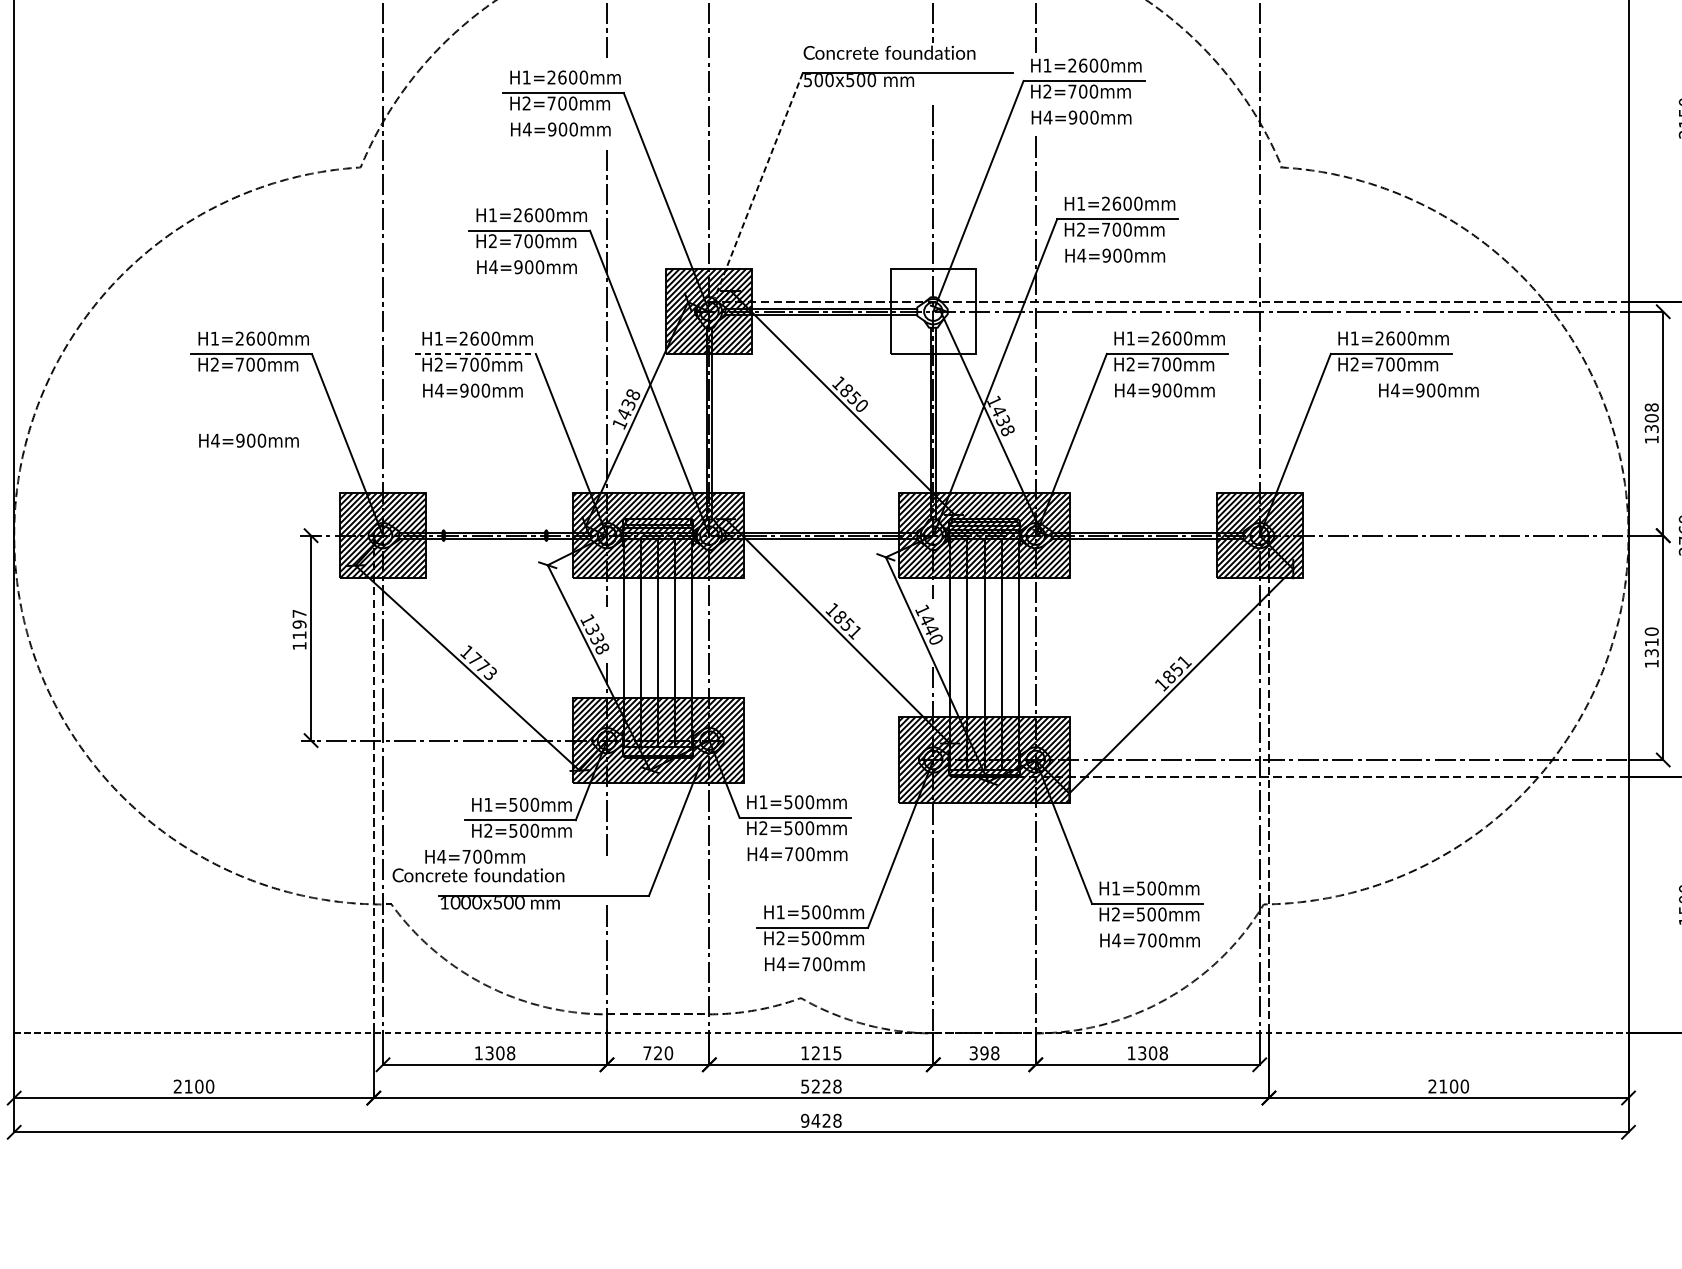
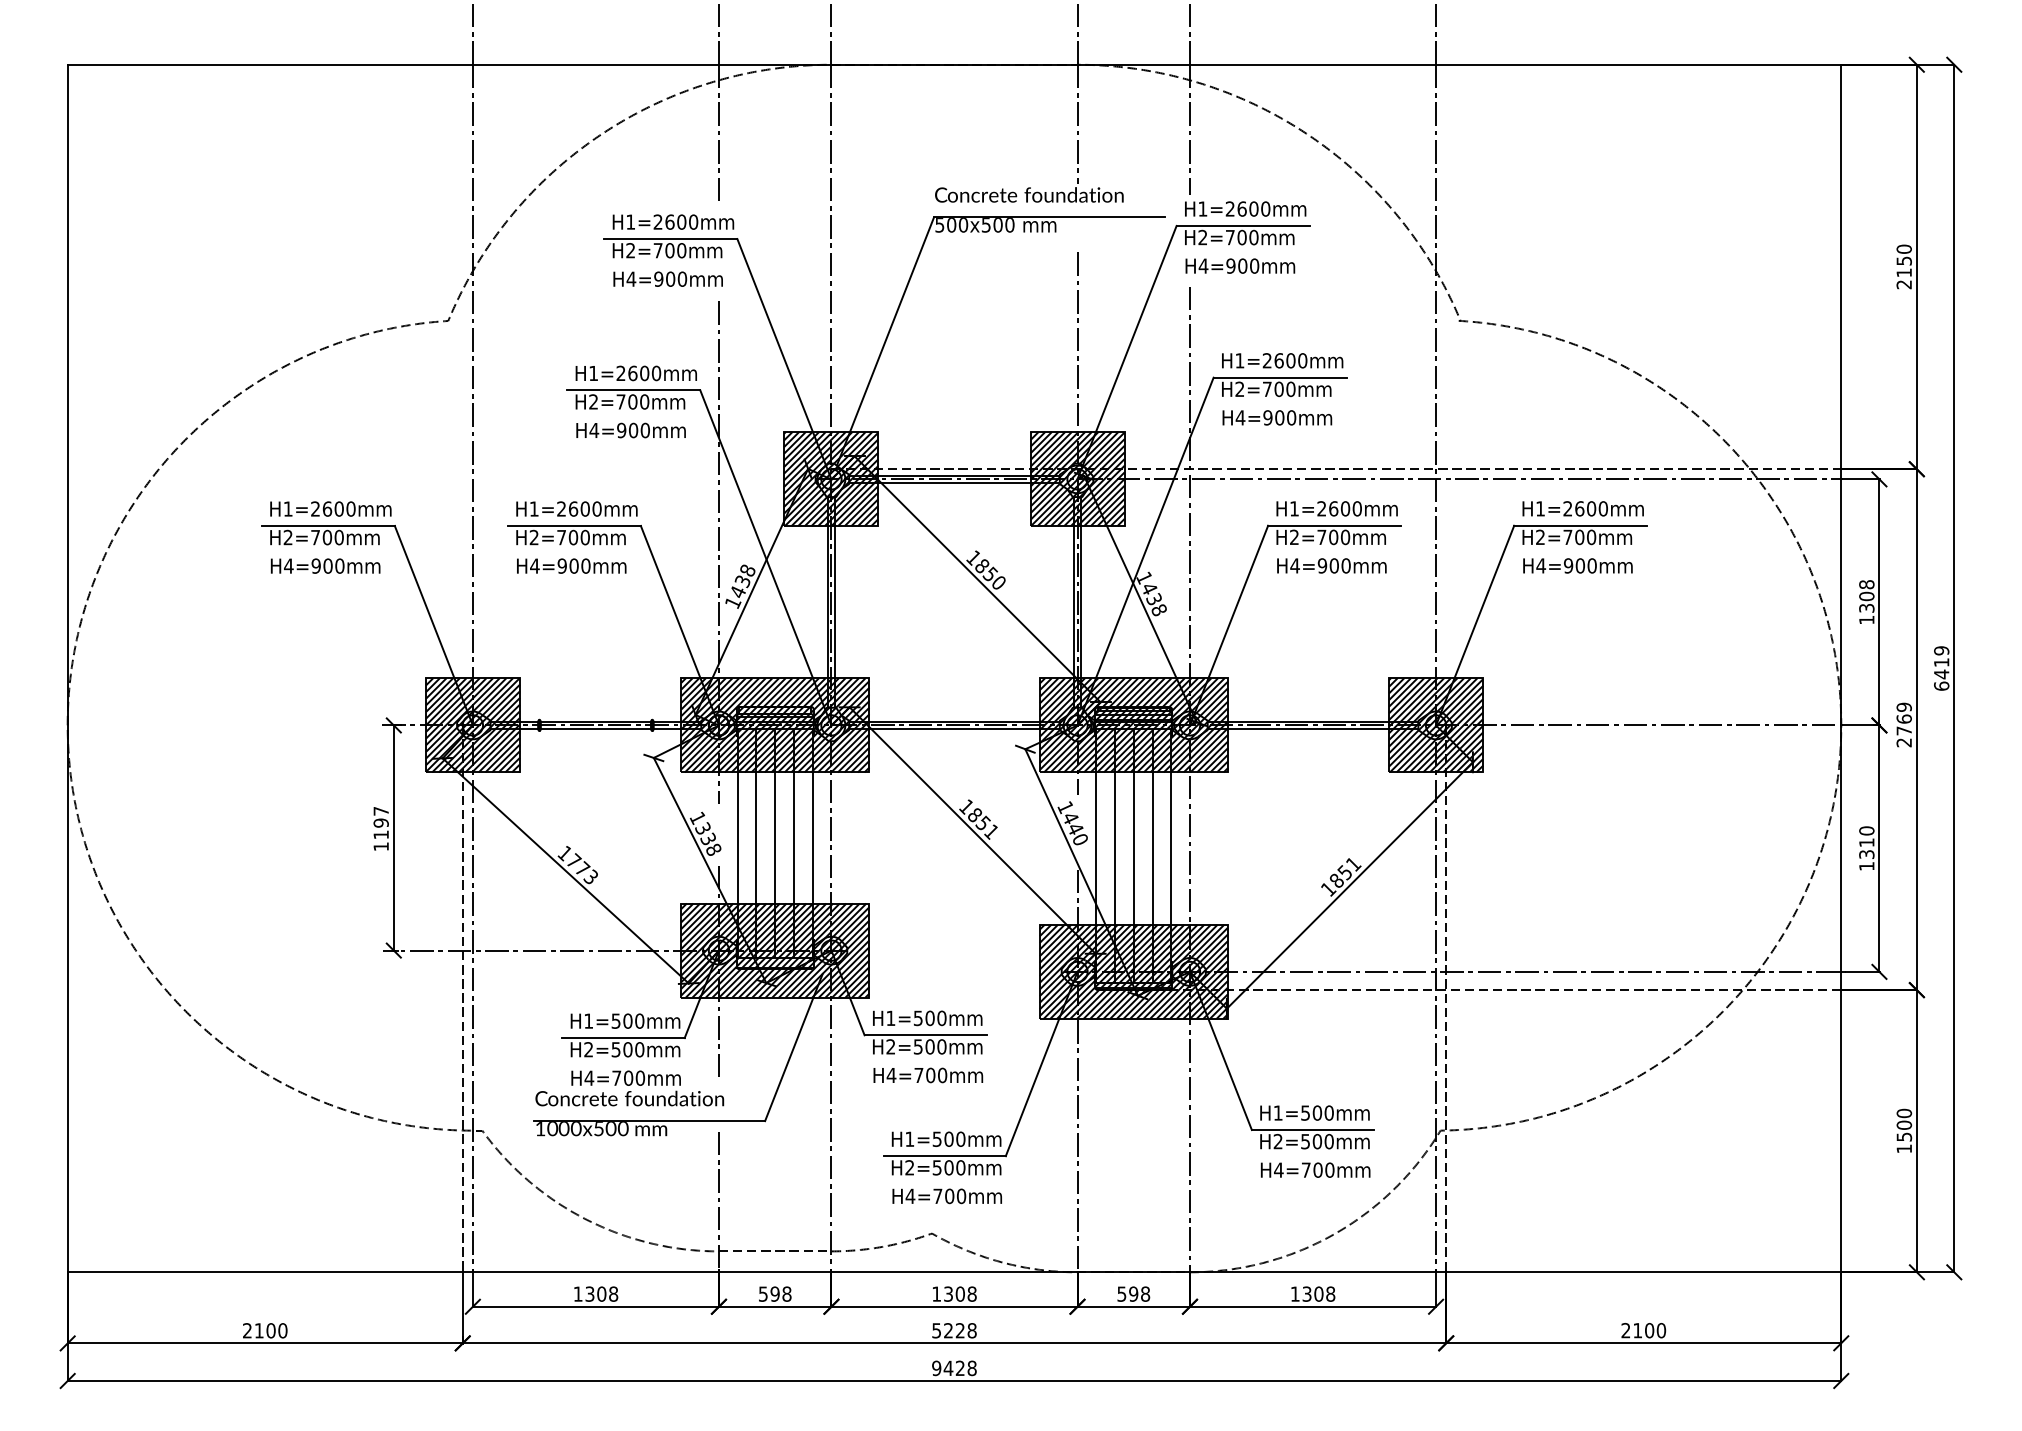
line: (758, 185) -> (885, 340), dashed -> solid
hatch: (933, 311) -> (1077, 479), added
line: (475, 353) -> (574, 525), dashed -> solid
text: (1428, 390) -> (1577, 565), moved
text: (248, 440) -> (325, 565), moved
text: (478, 866) -> (629, 1088), moved
line: (821, 1033) -> (954, 1272), dashed -> solid
text: (658, 1052) -> (775, 1293), 720 -> 598
text: (826, 1052) -> (960, 1293), 1215 -> 1308
text: (973, 1052) -> (1121, 1293), 398 -> 598

